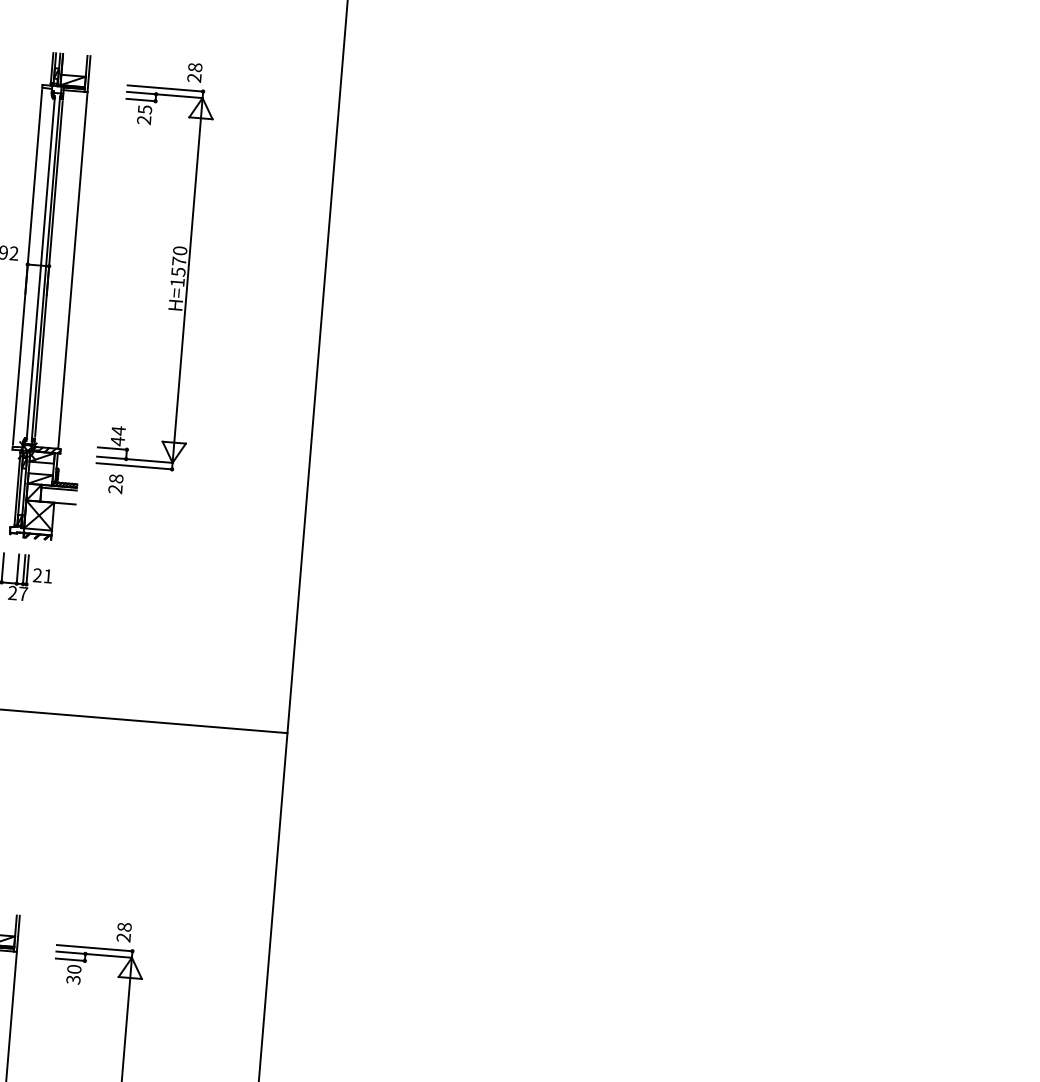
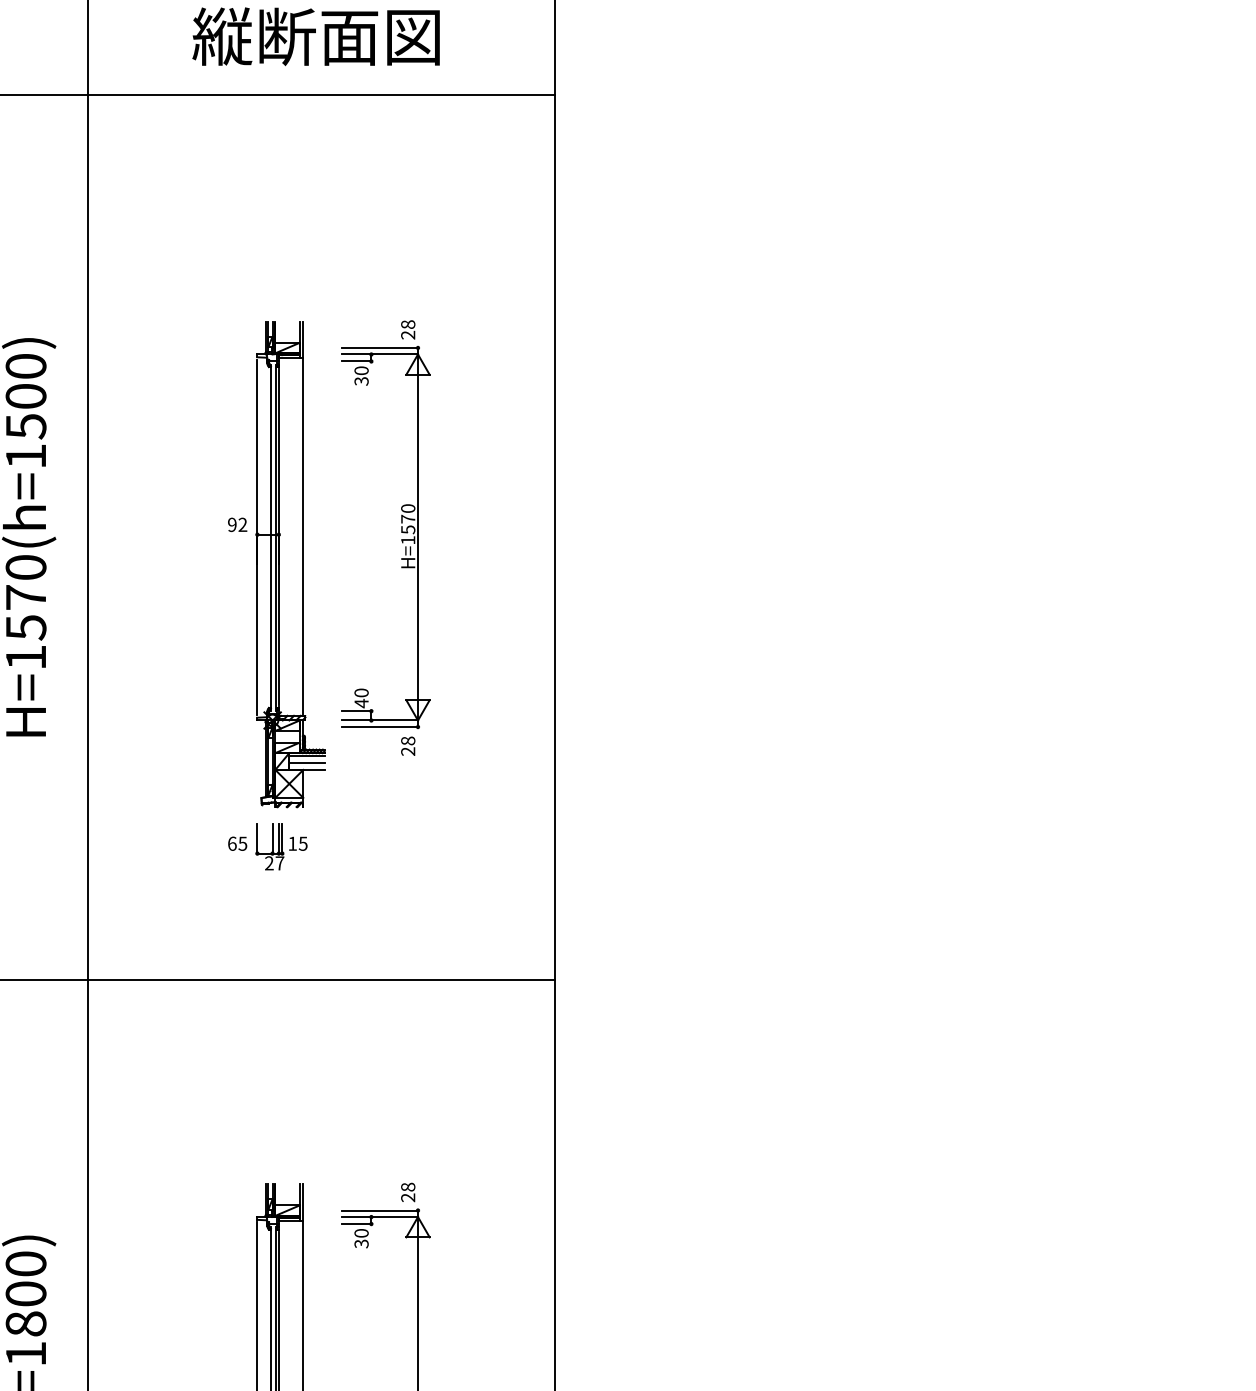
text: (144, 114) -> (361, 375), 25 -> 30
text: (118, 430) -> (361, 692), 44 -> 40
text: (116, 483) -> (408, 745), moved
line: (58, 495) -> (306, 762), added
text: (42, 575) -> (297, 843), 21 -> 15

